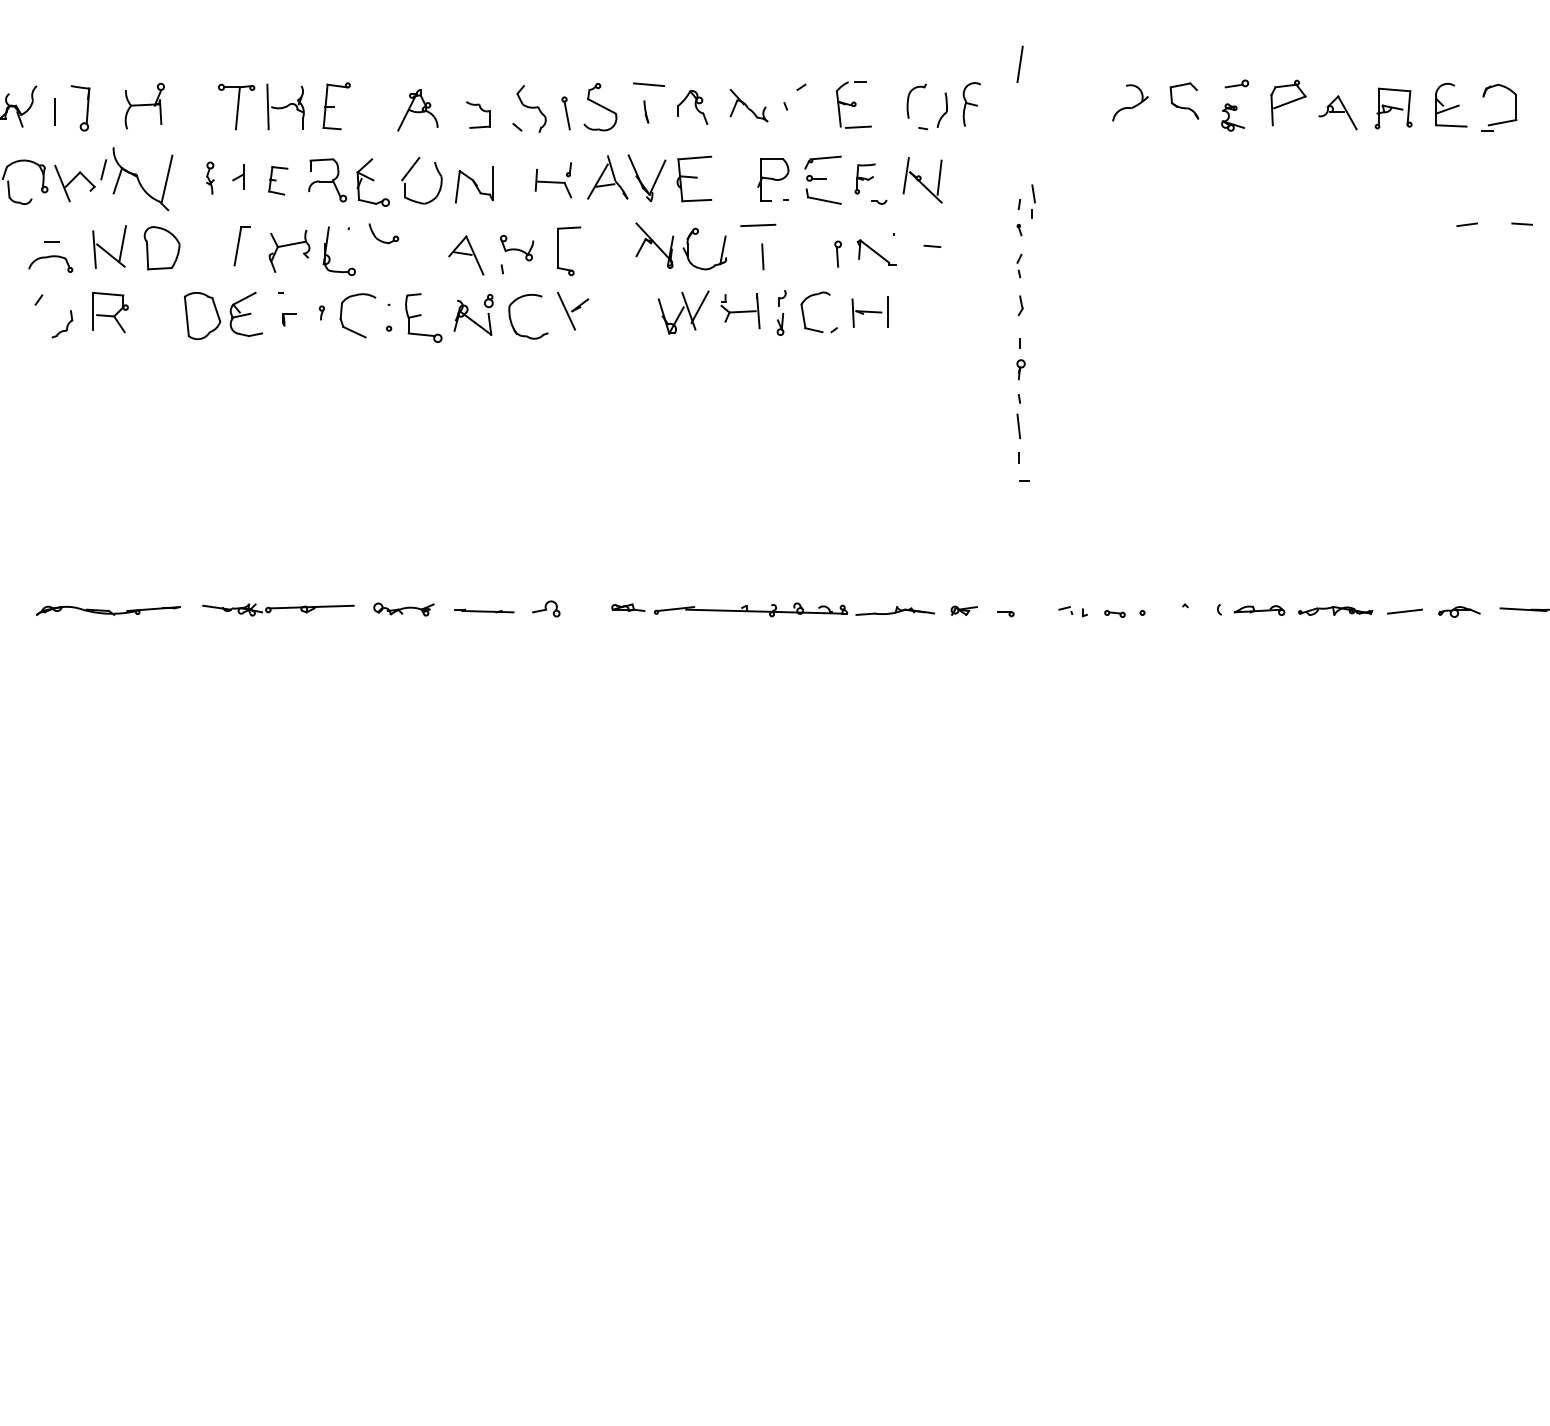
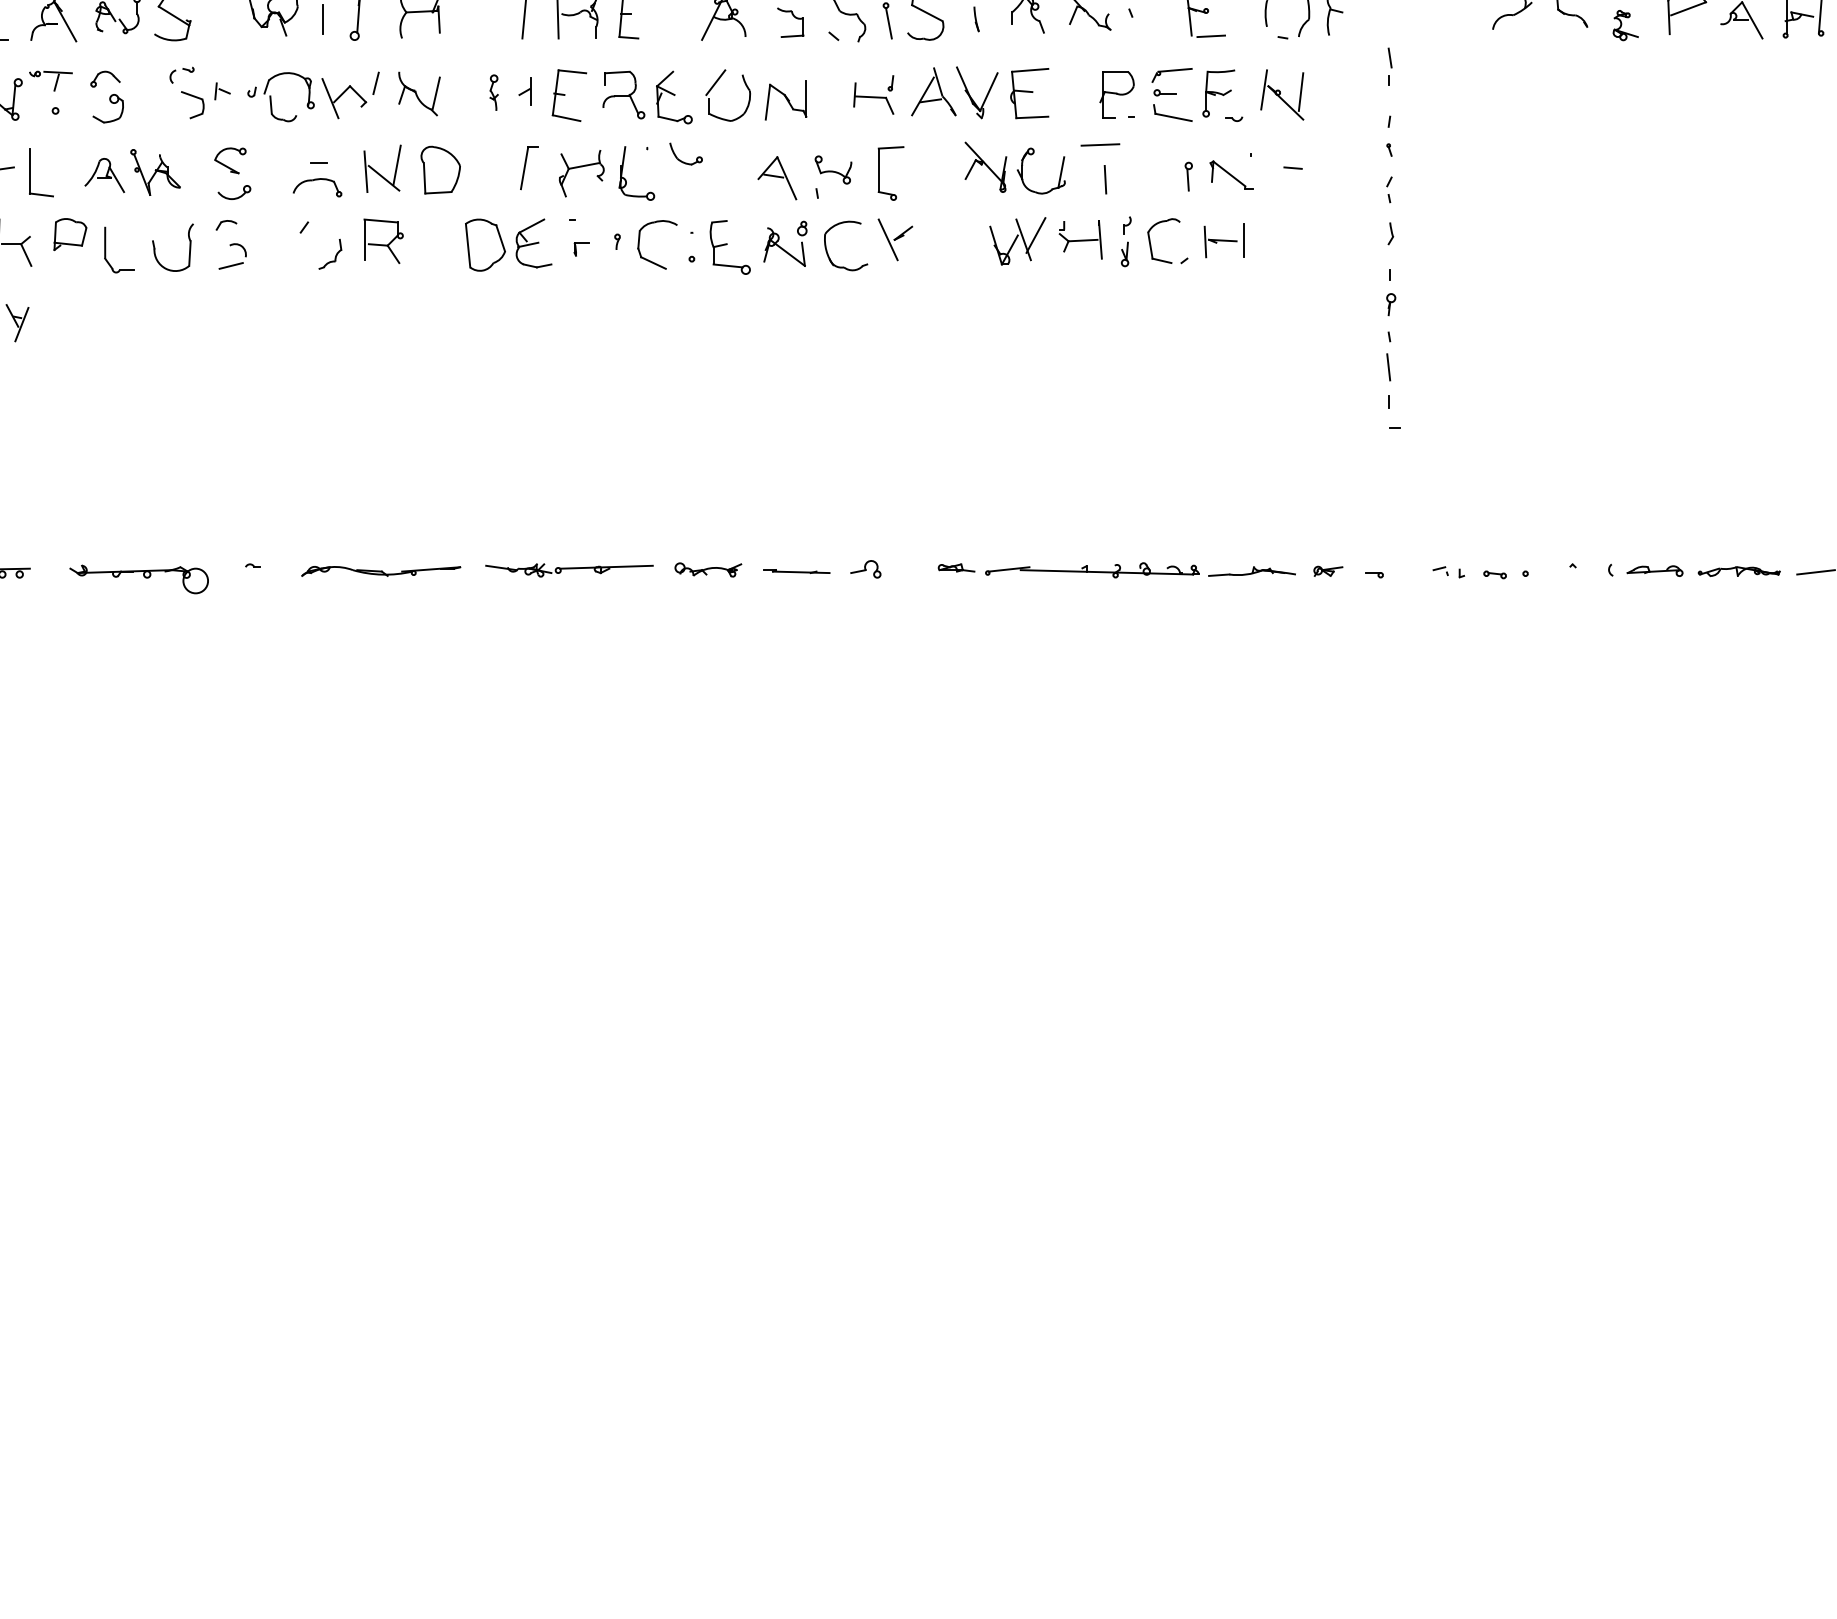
part: (142, 178) -> (419, 93), size x0.62
part: (864, 178) -> (1218, 93), size x1.43
part: (277, 180) -> (568, 95), size x1.67
part: (1033, 201) -> (1389, 66), moved

